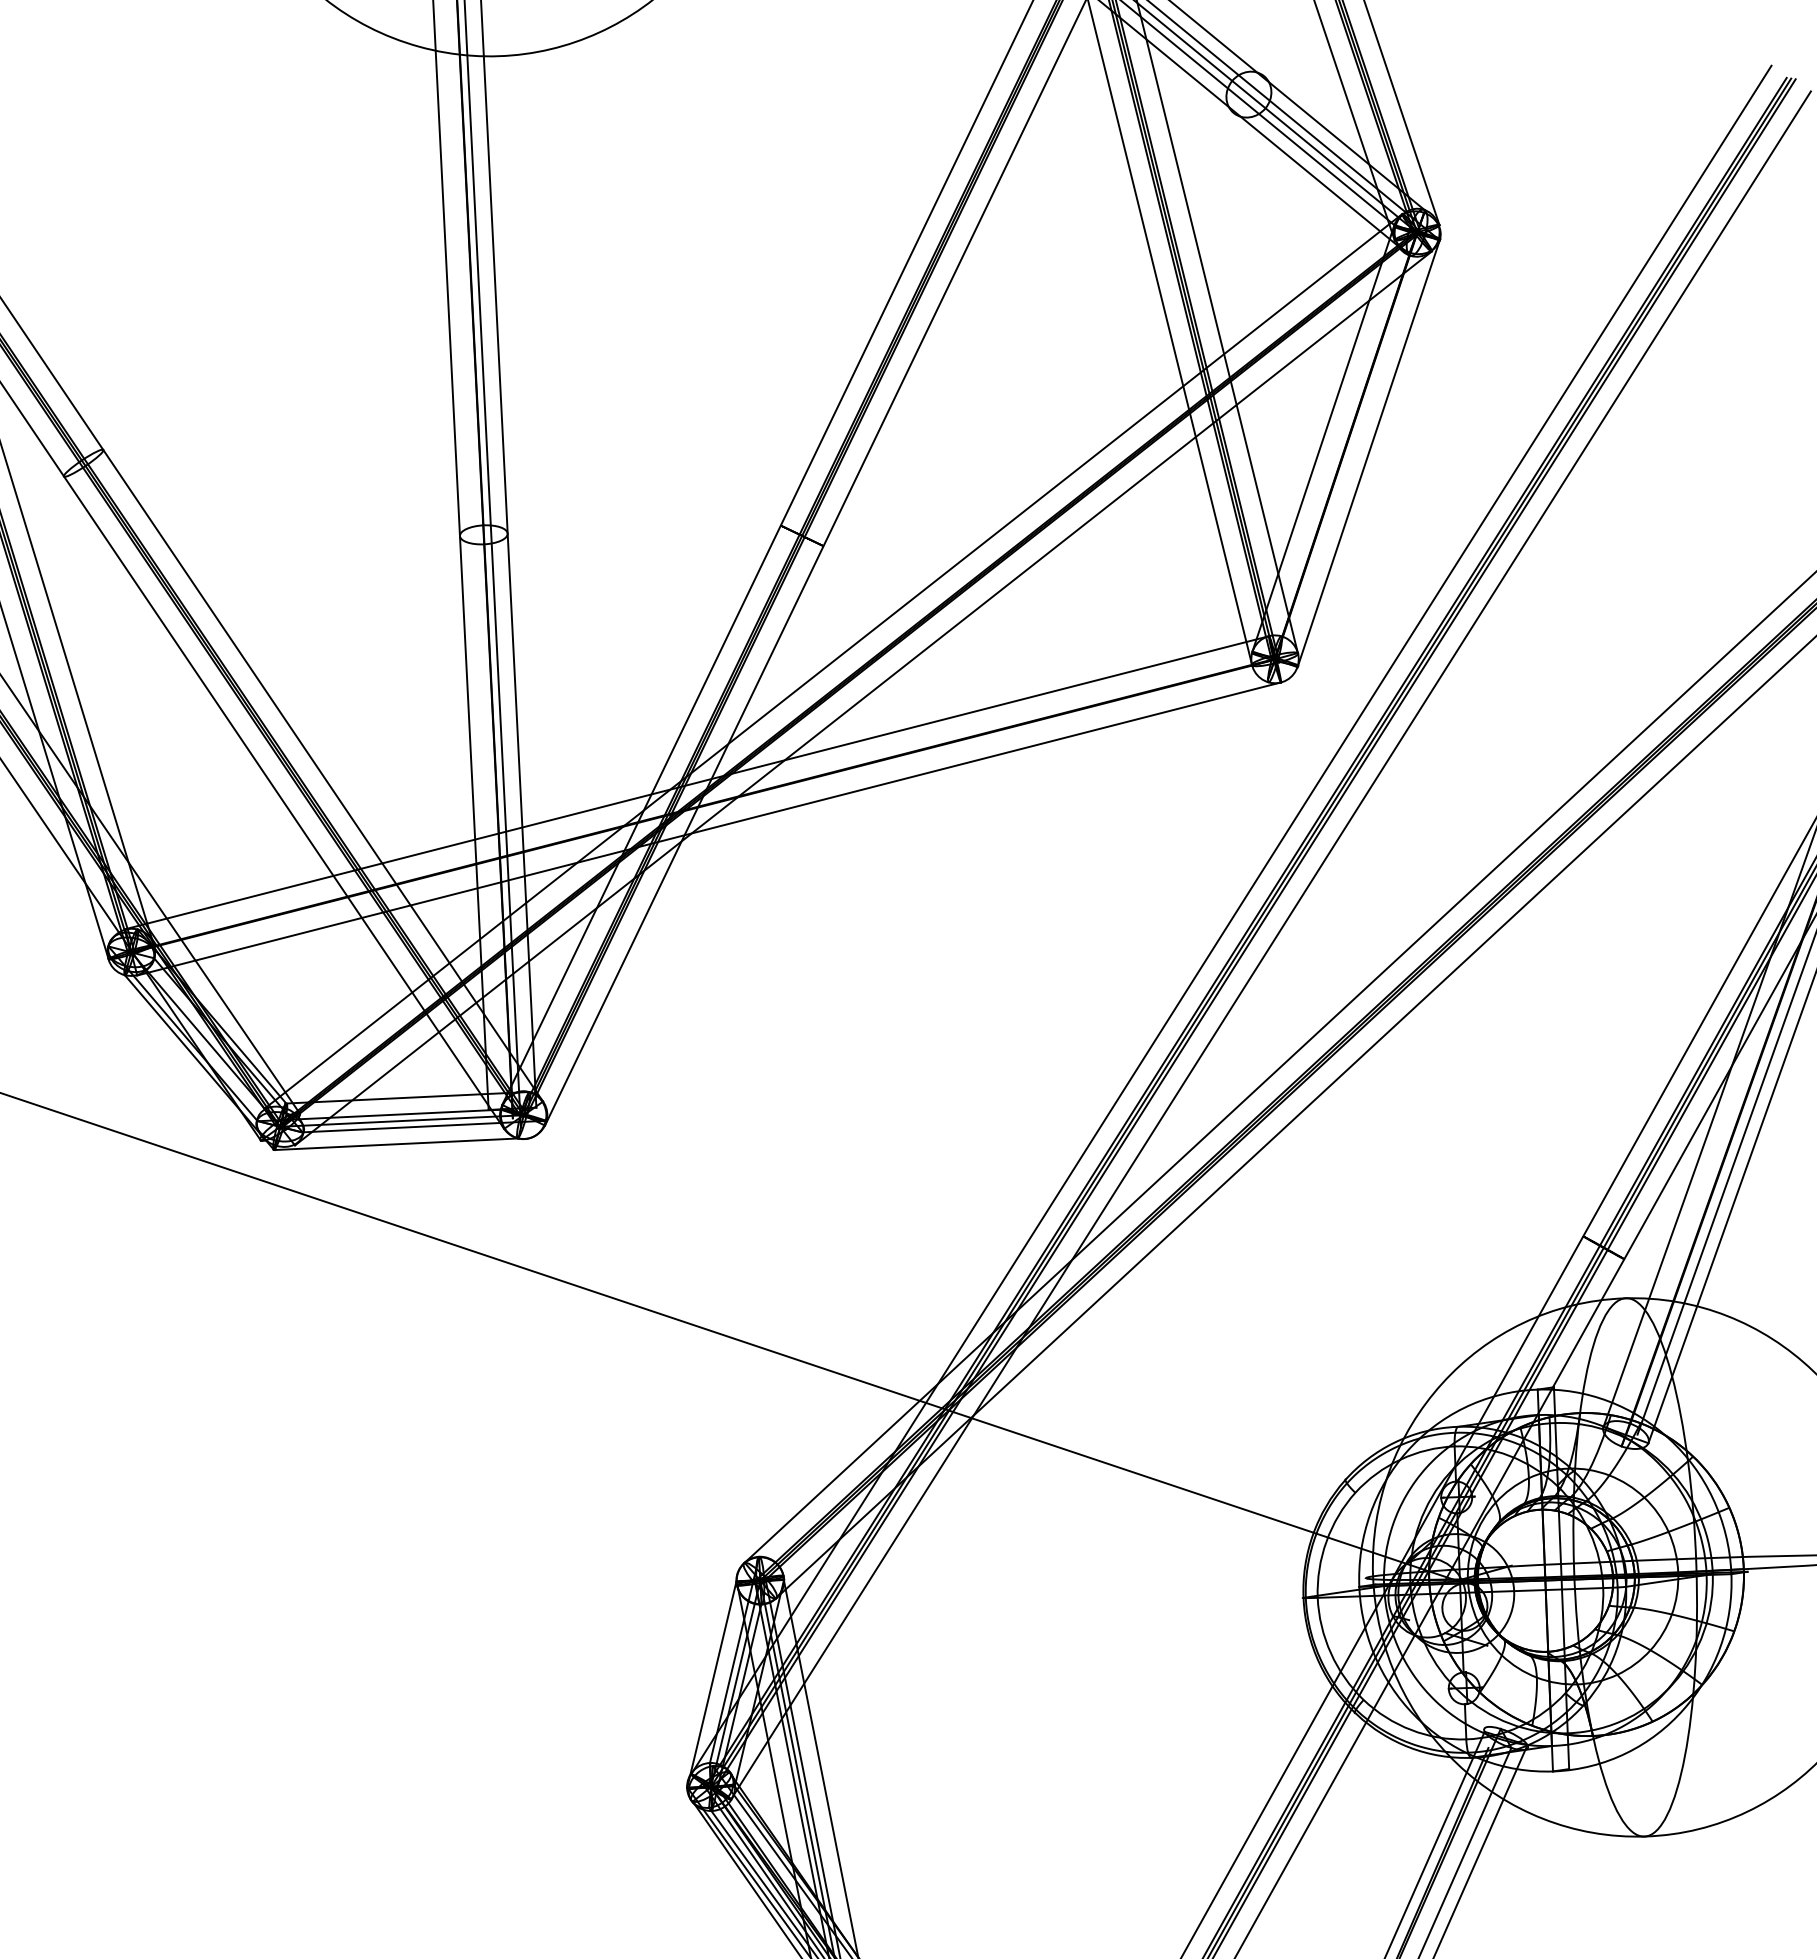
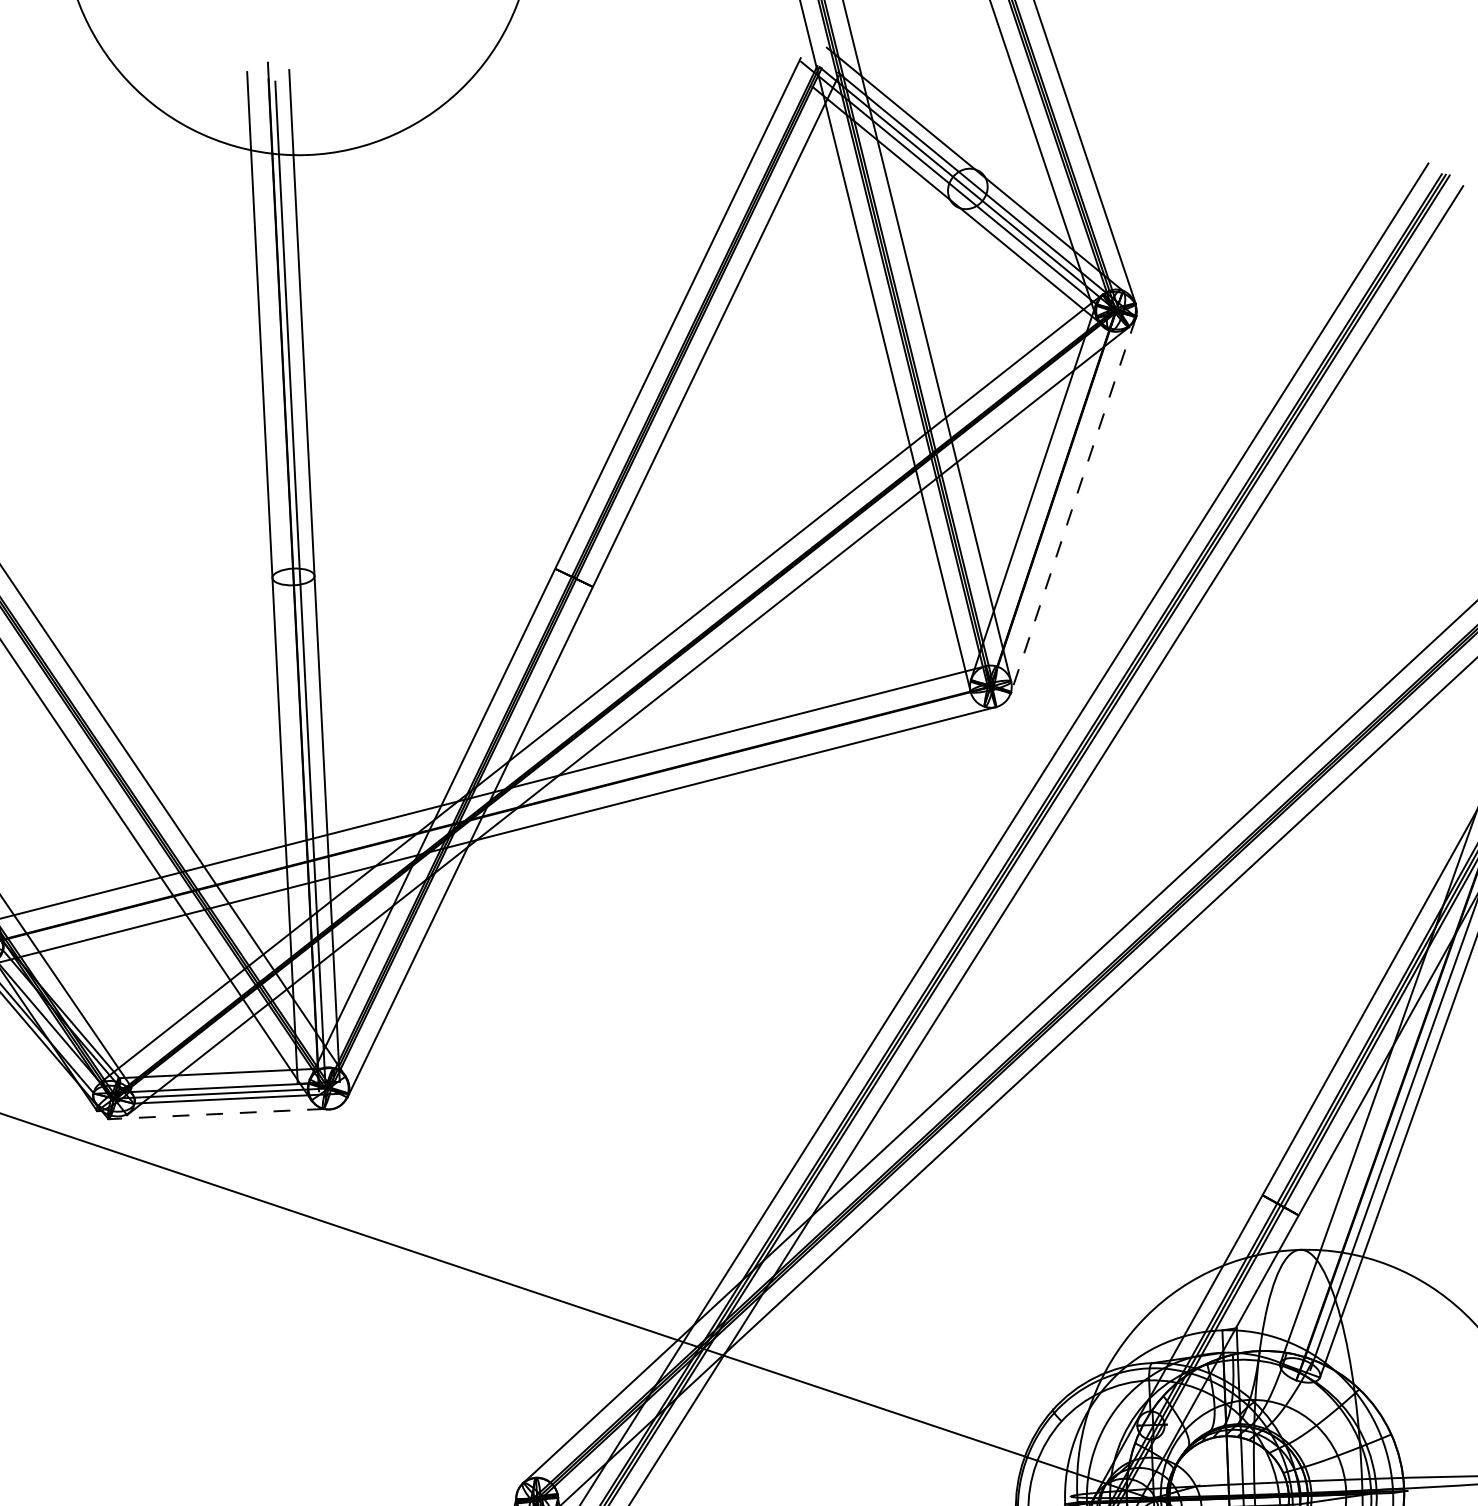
line: (1368, 453) -> (1073, 505), solid -> dashed
line: (396, 1144) -> (216, 1114), solid -> dashed

